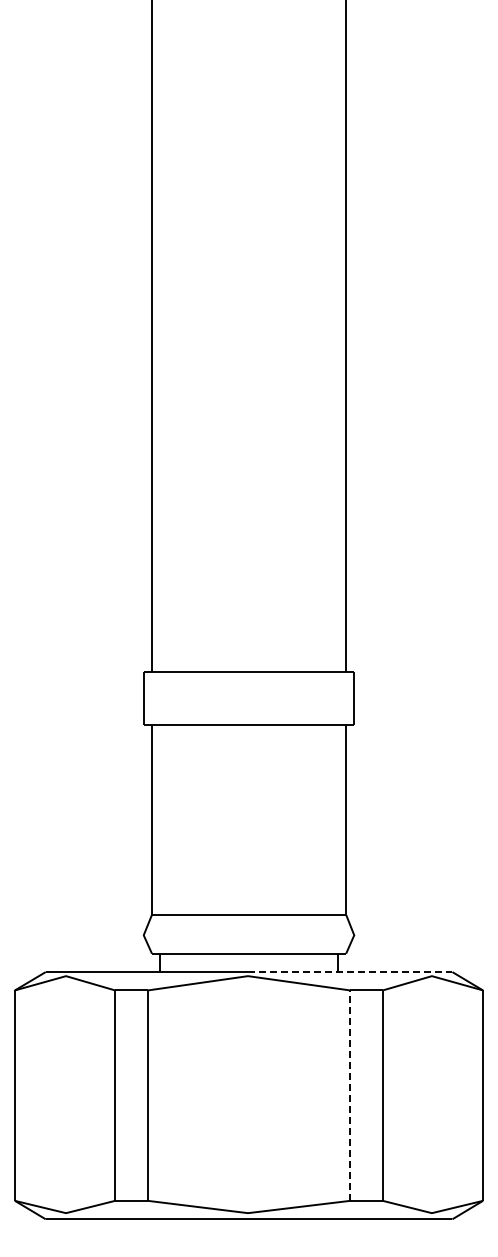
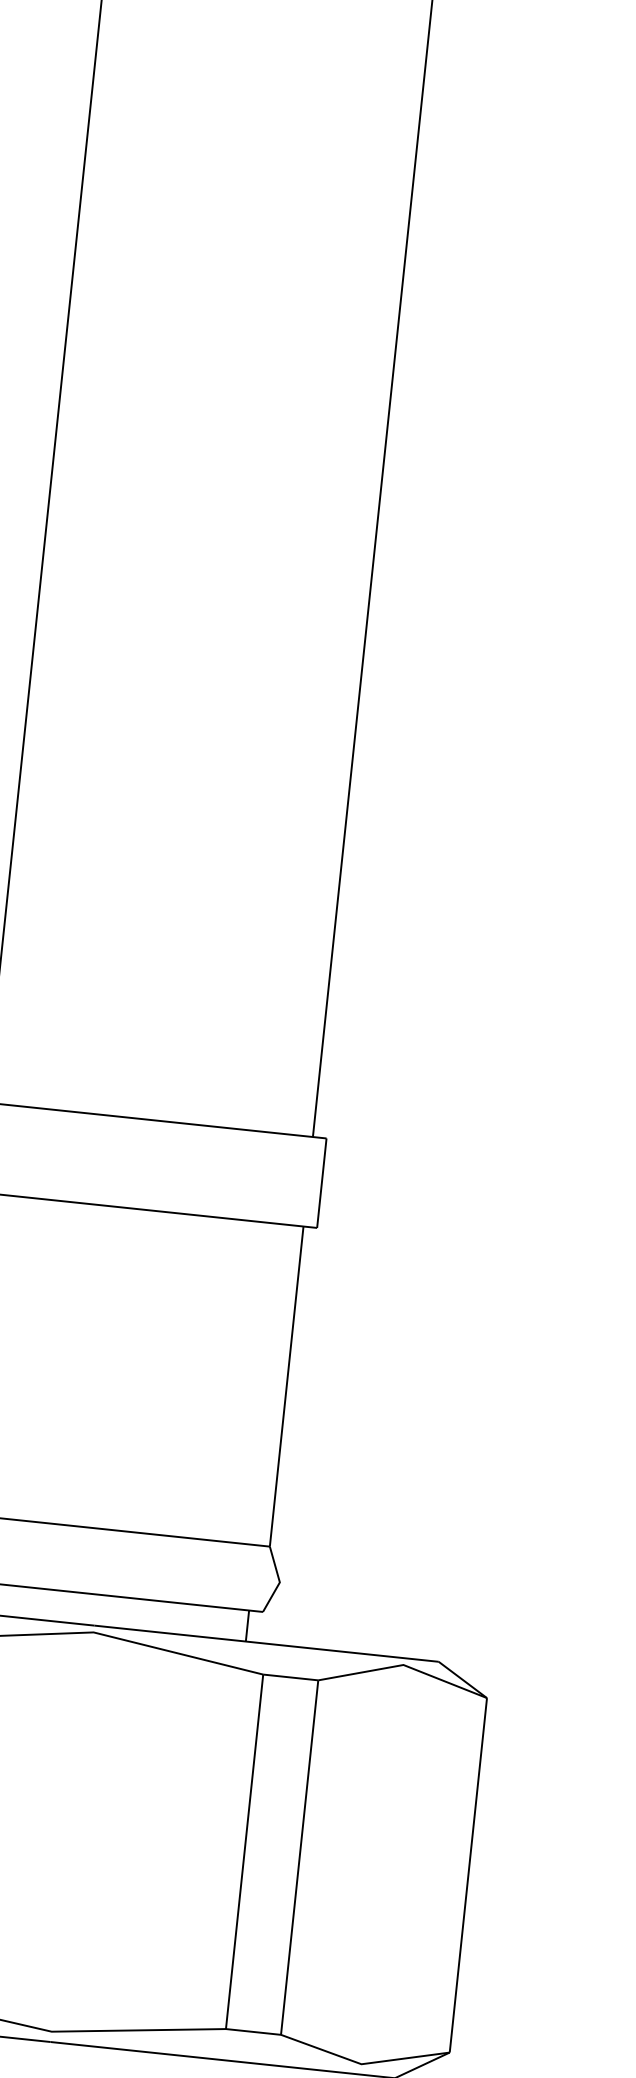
line: (350, 972) -> (266, 1644), dashed -> solid
line: (350, 1095) -> (245, 1851), dashed -> solid

